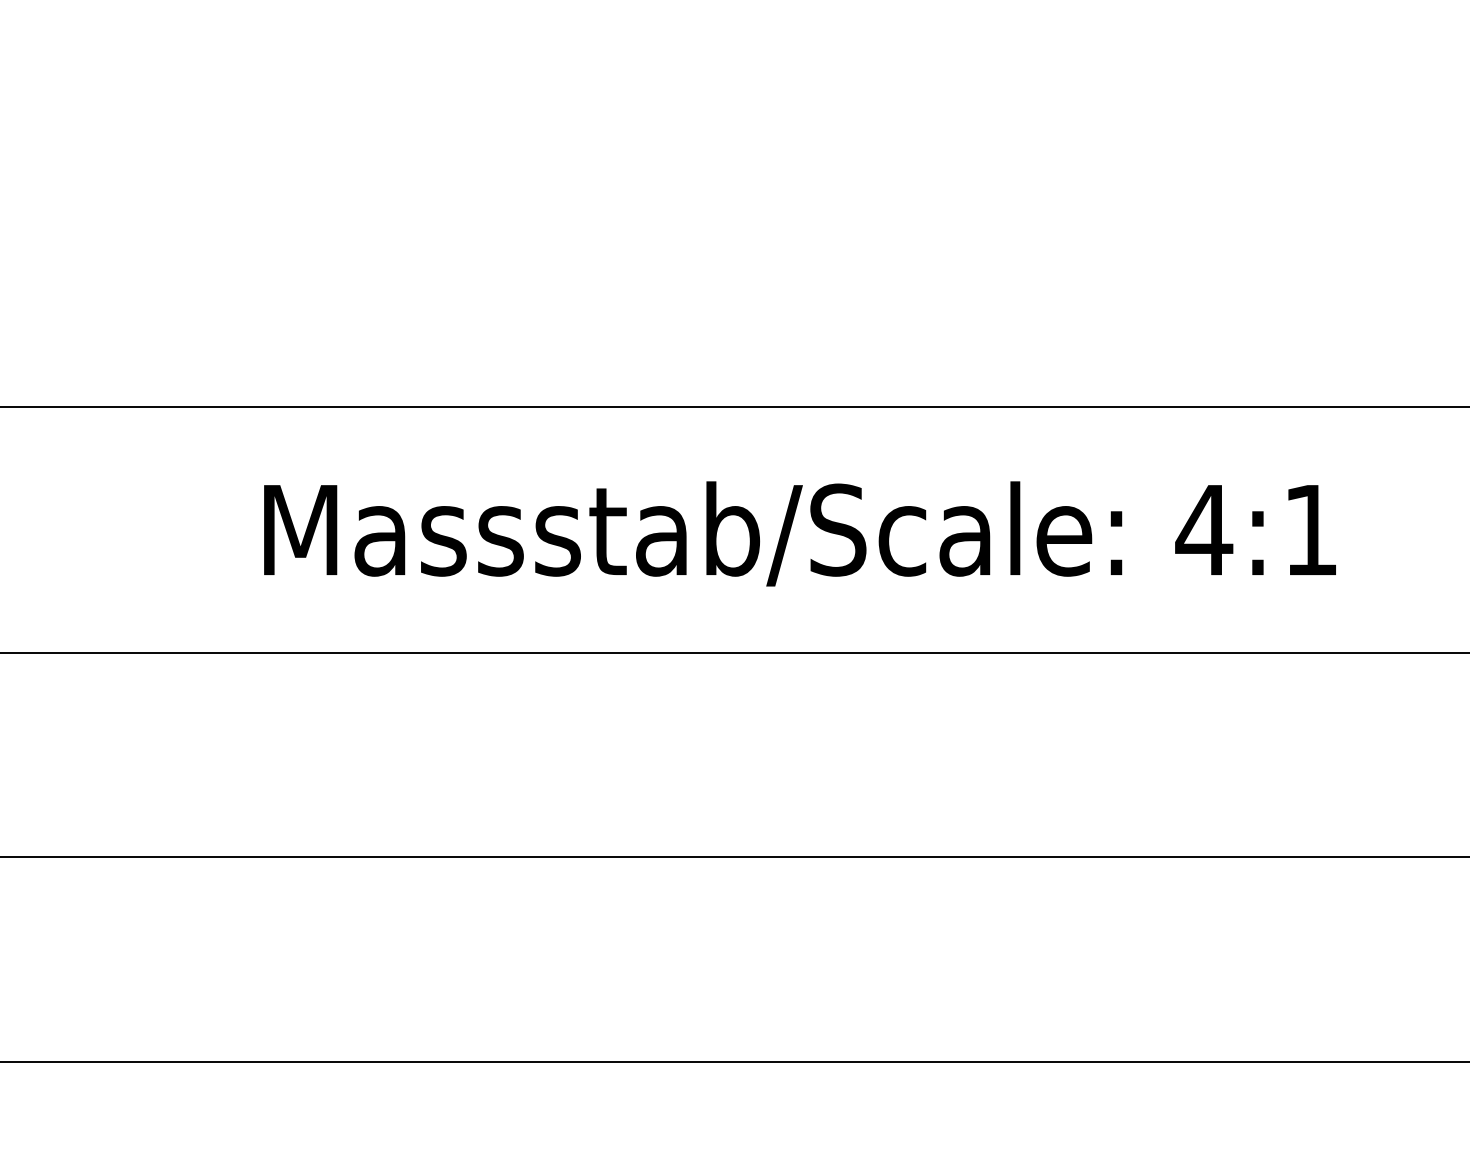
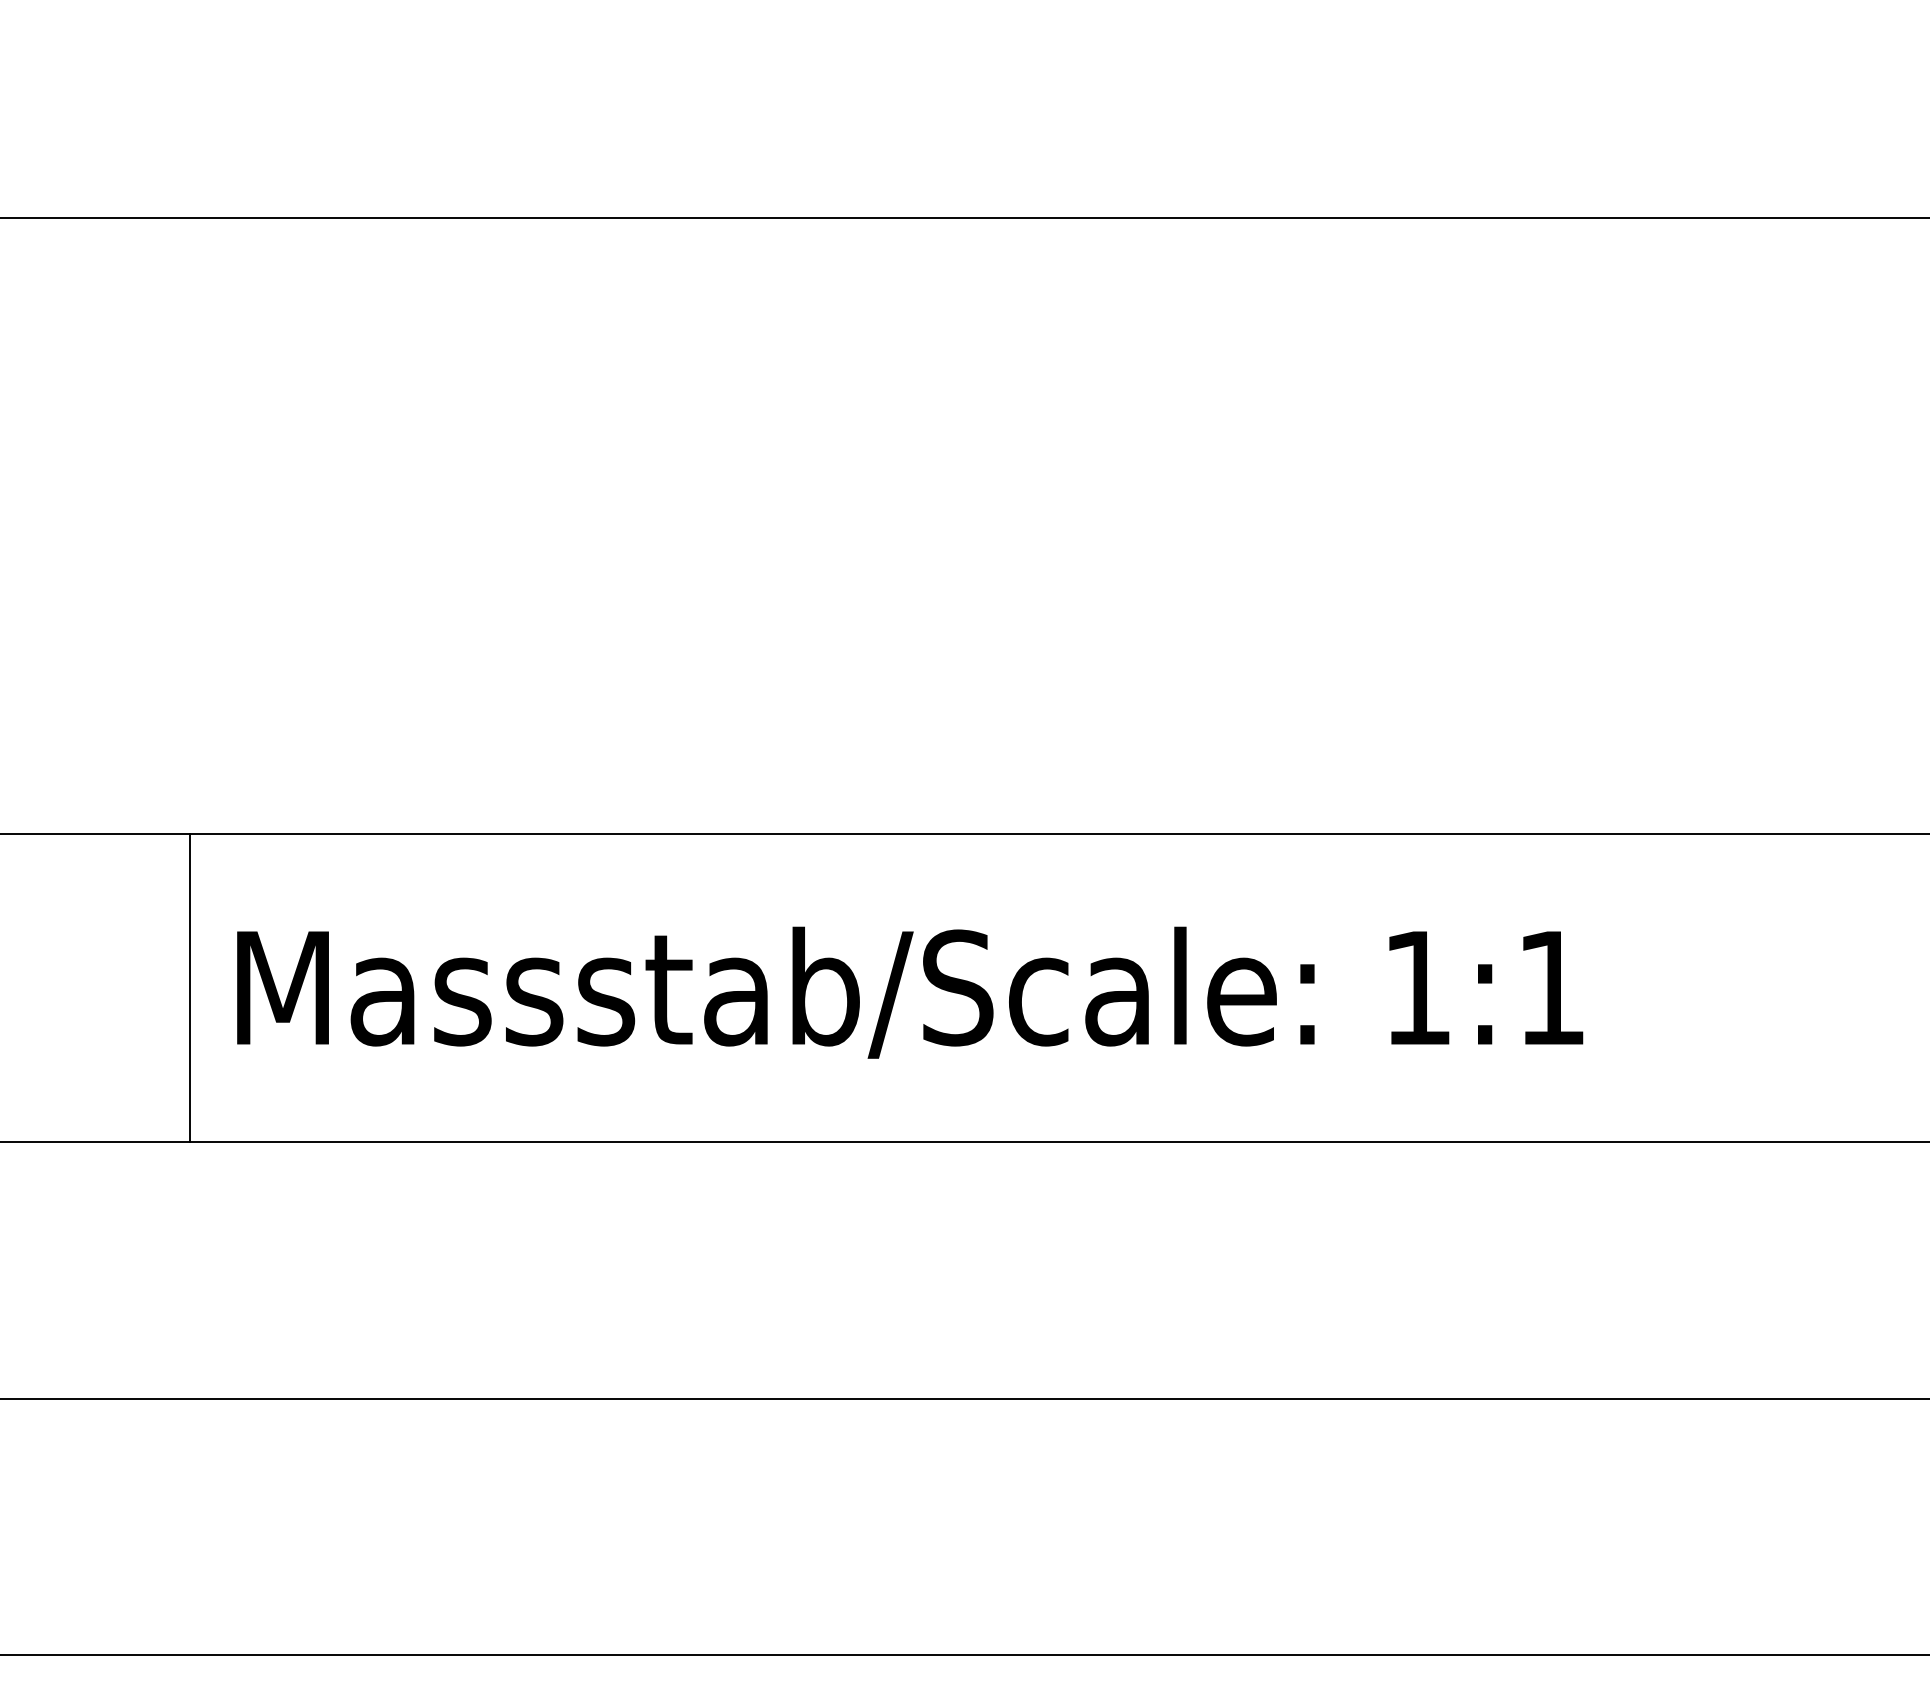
line: (226, 529) -> (189, 987), added
text: (1204, 529) -> (1417, 987), 4:1 -> 1:1

